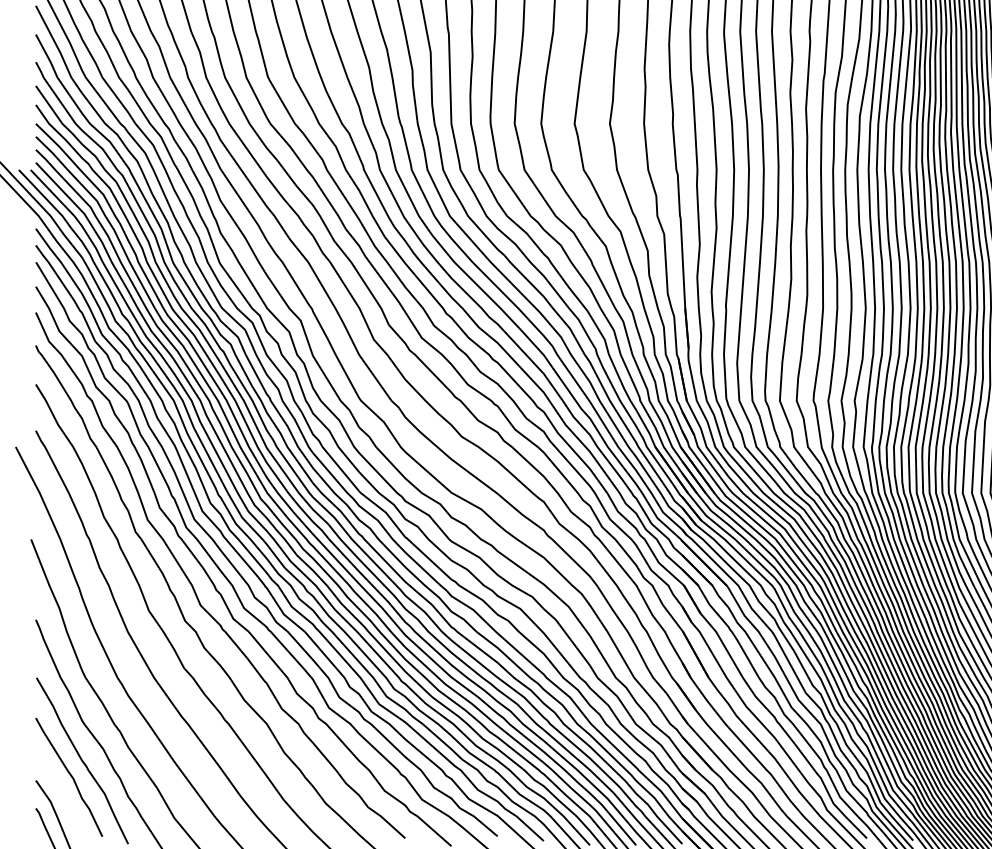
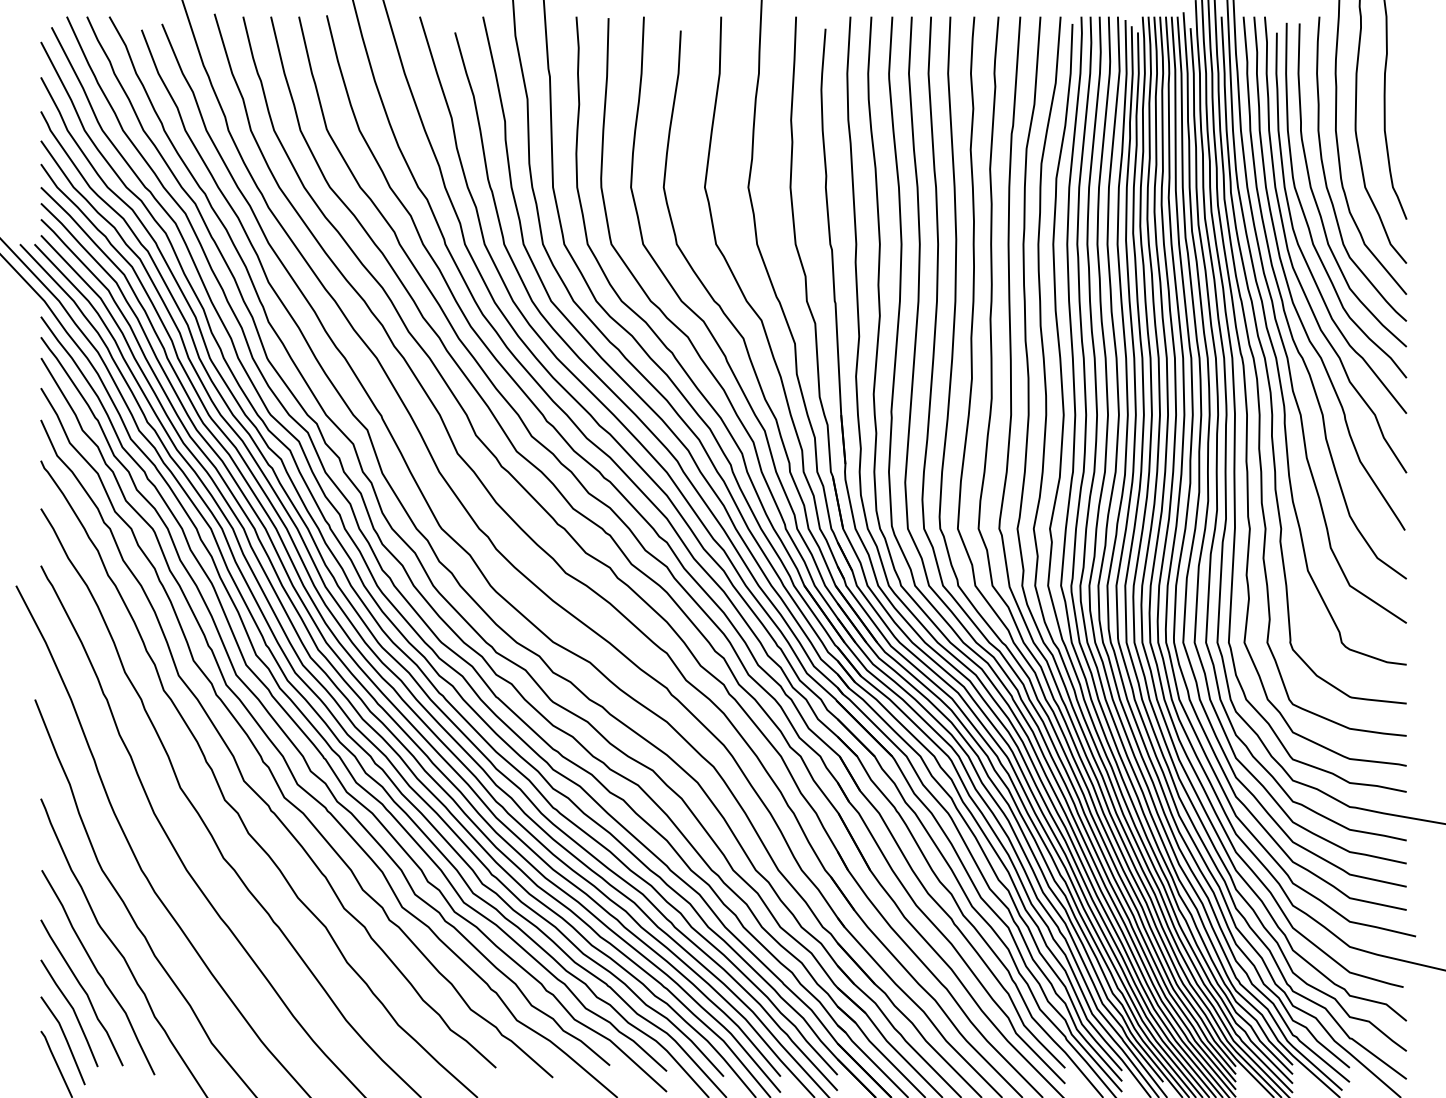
line: (62, 793) -> (73, 1012), added

